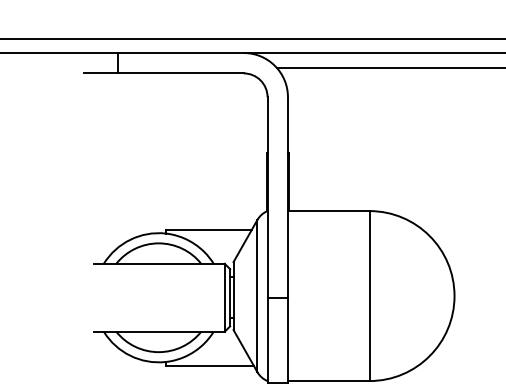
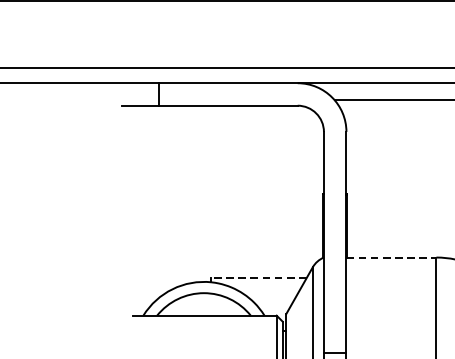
line: (328, 211) -> (391, 258), solid -> dashed
line: (208, 229) -> (258, 277), solid -> dashed

